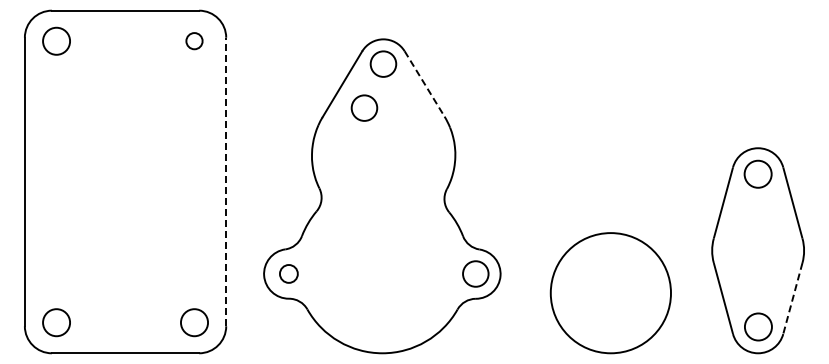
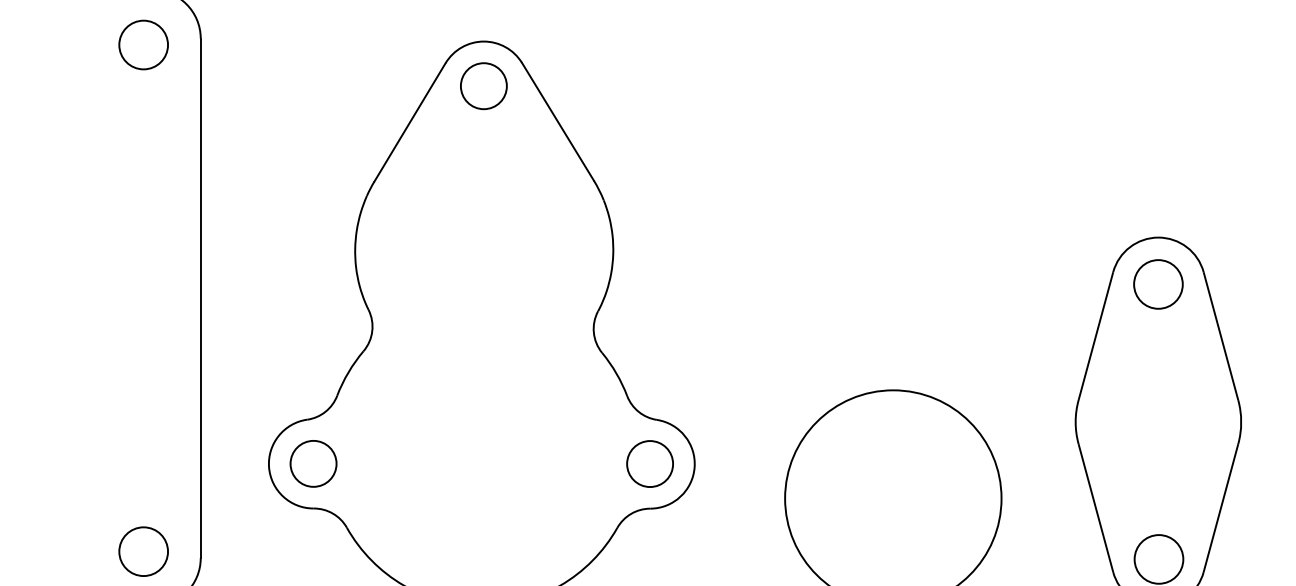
circle: (194, 40) -> (143, 43), size x1.67
line: (424, 84) -> (557, 122), dashed -> solid
circle: (364, 107) -> (449, 164), removed
line: (226, 181) -> (201, 297), dashed -> solid
circle: (288, 273) -> (312, 463), size x1.43
line: (792, 298) -> (1220, 508), dashed -> solid

